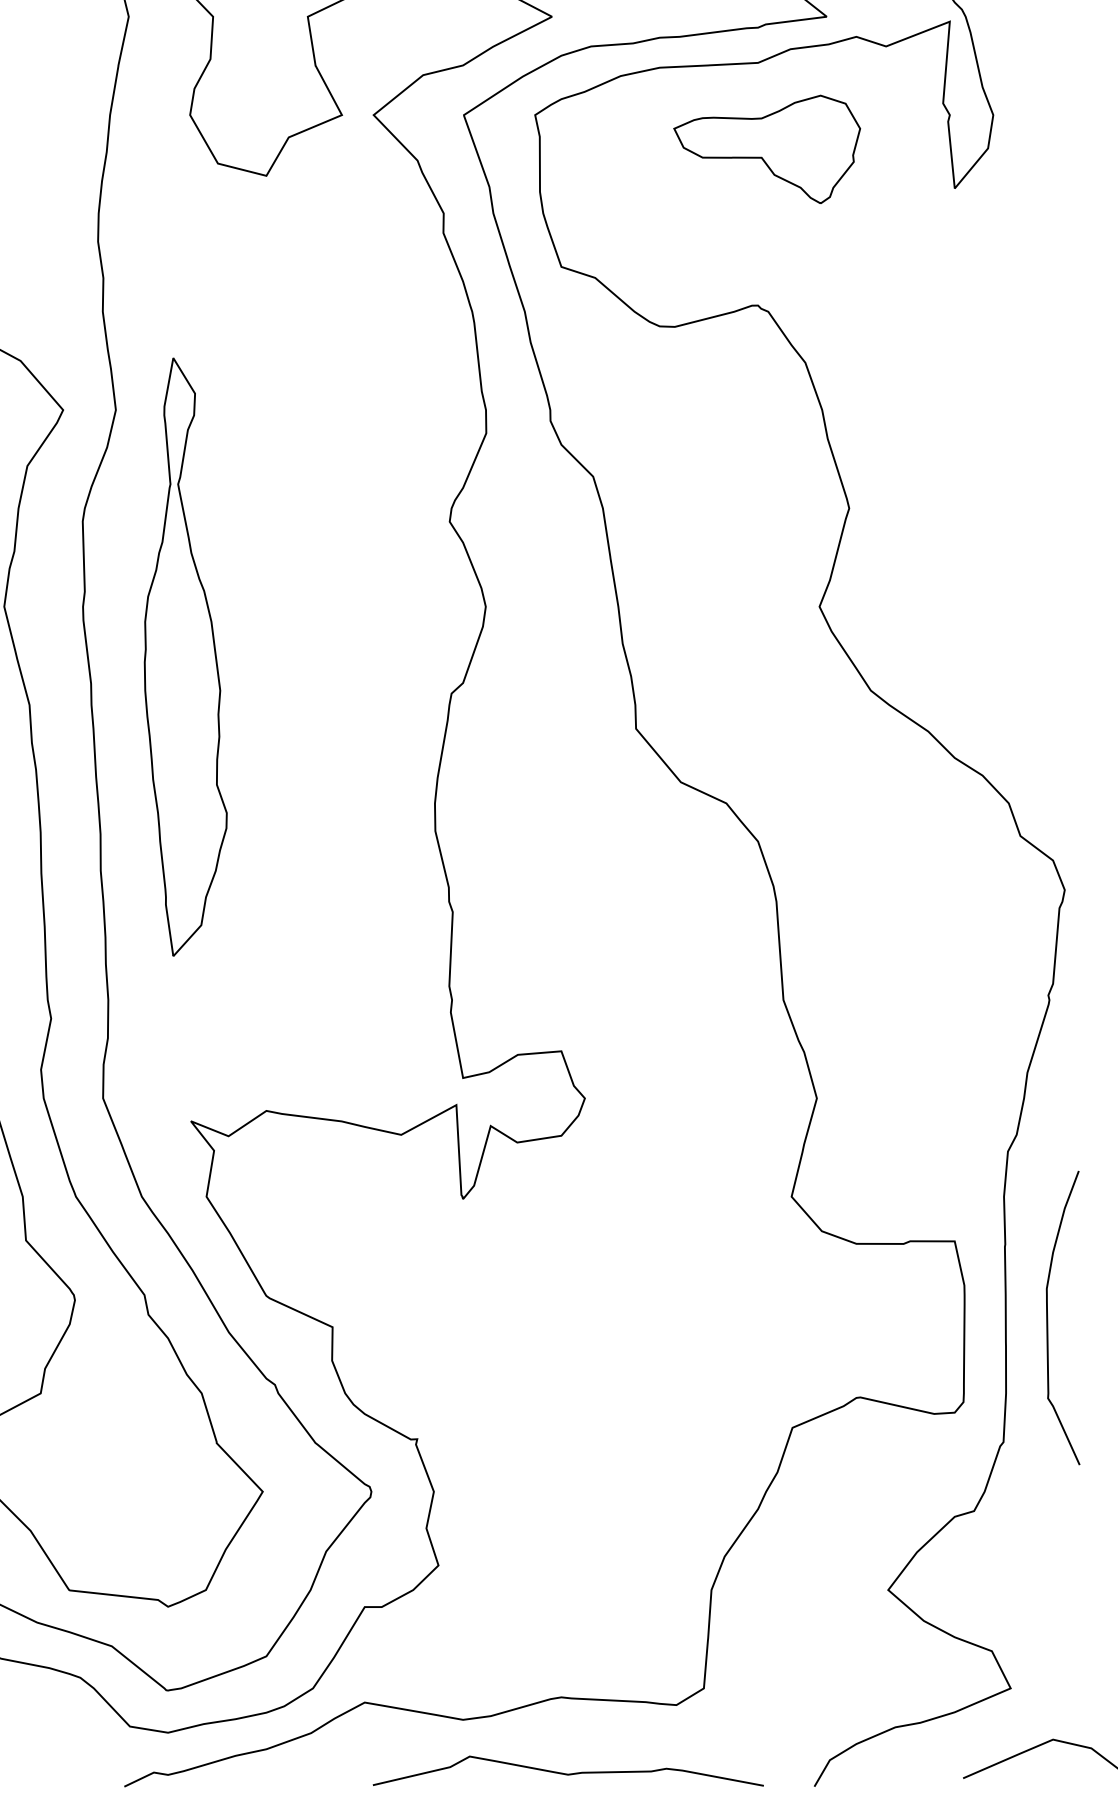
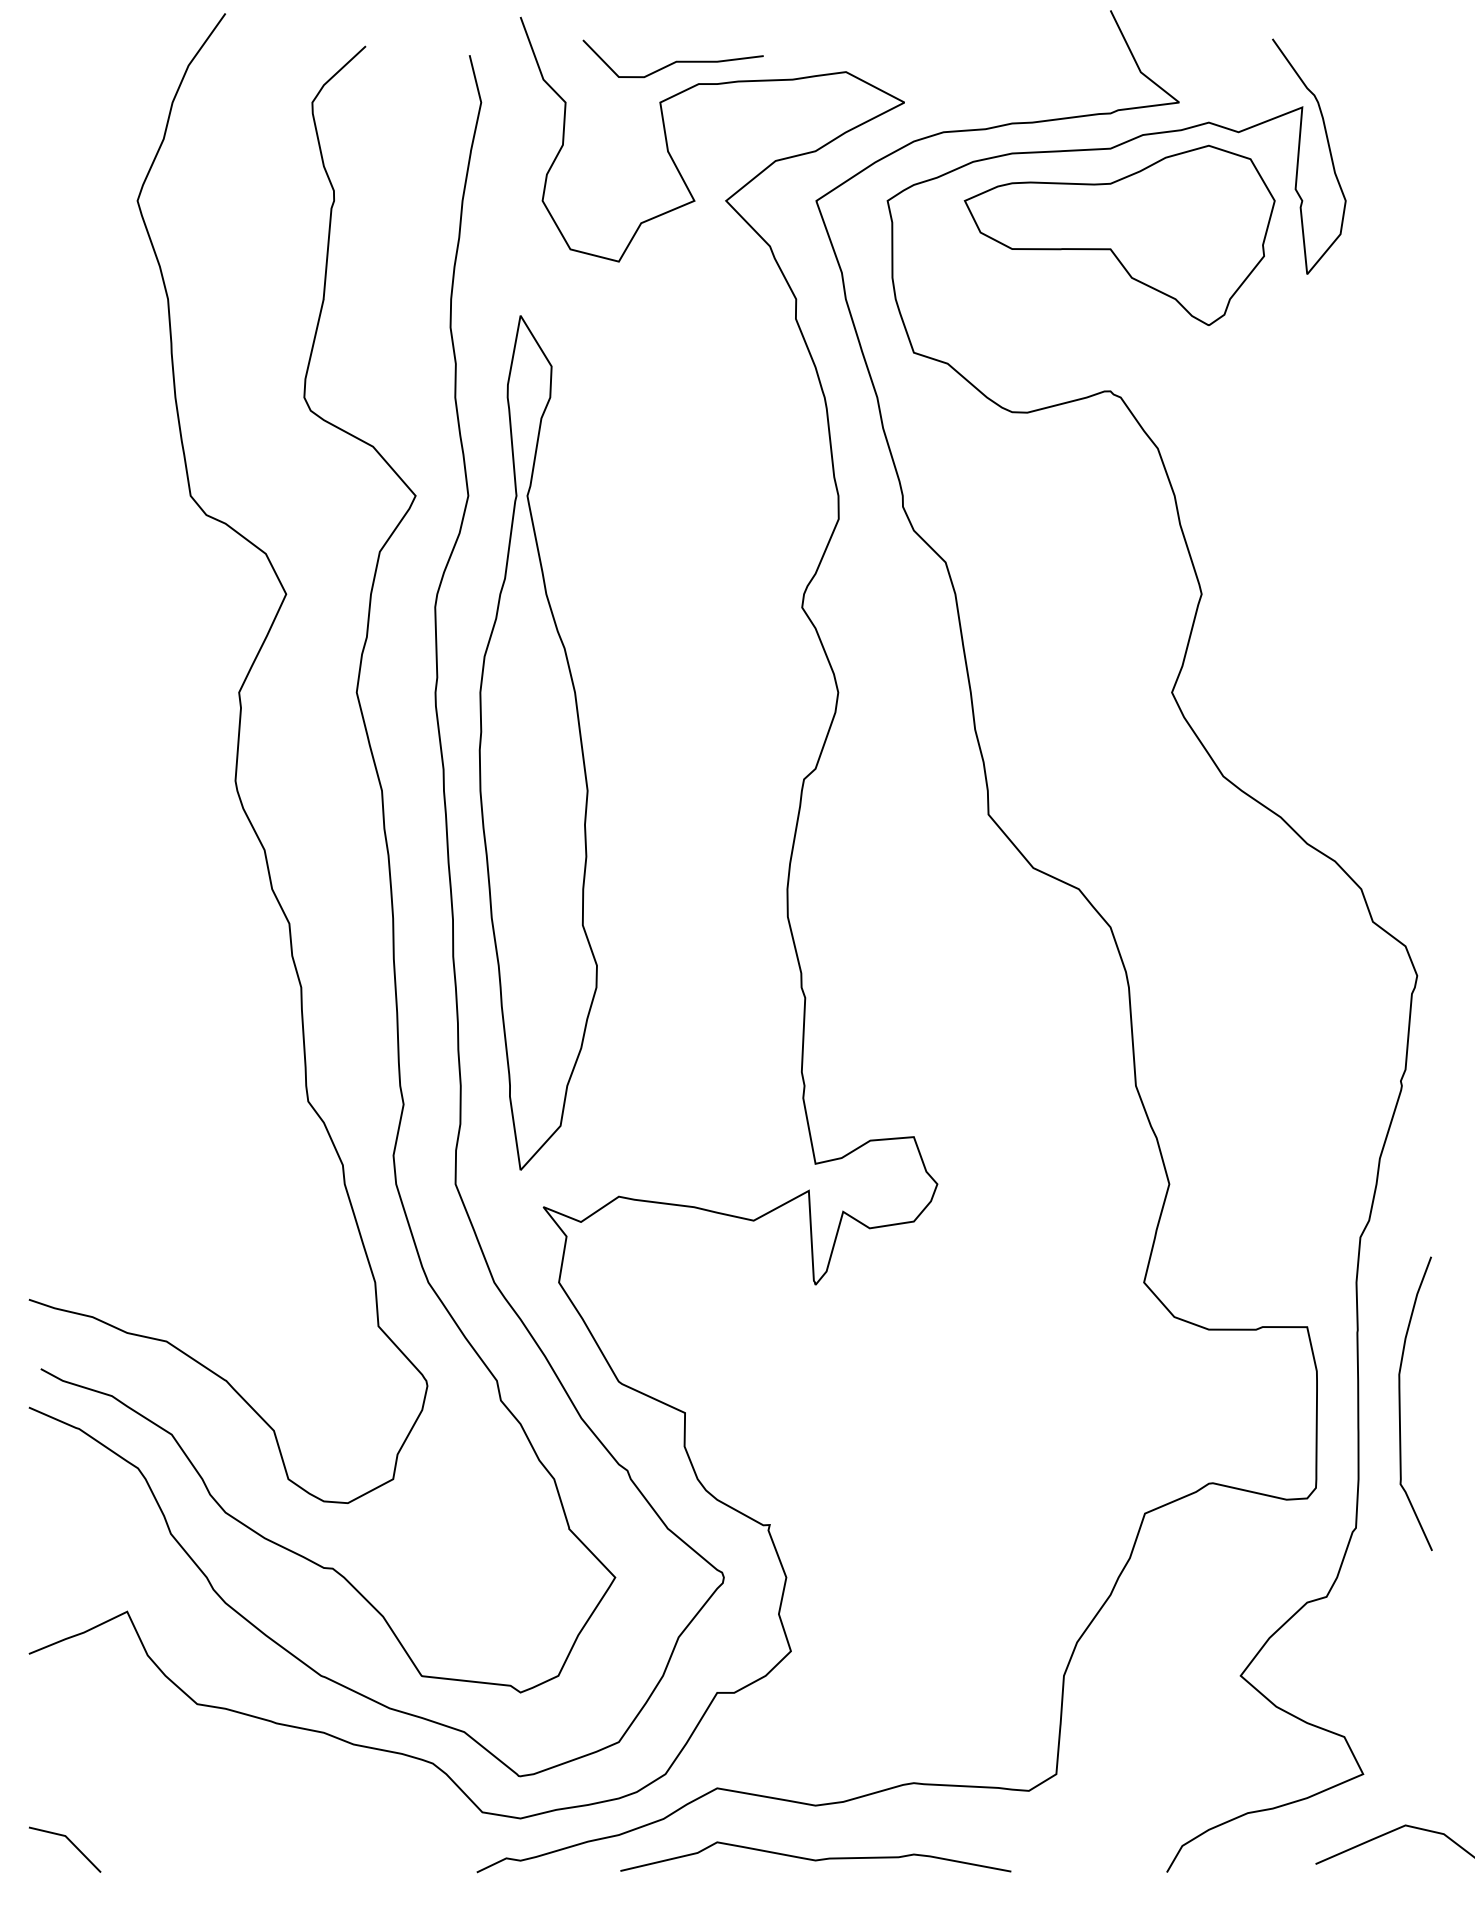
part: (767, 148) -> (1119, 234), size x1.67
part: (185, 656) -> (537, 742), size x1.43
curve: (568, 1773) -> (815, 1859), moved

